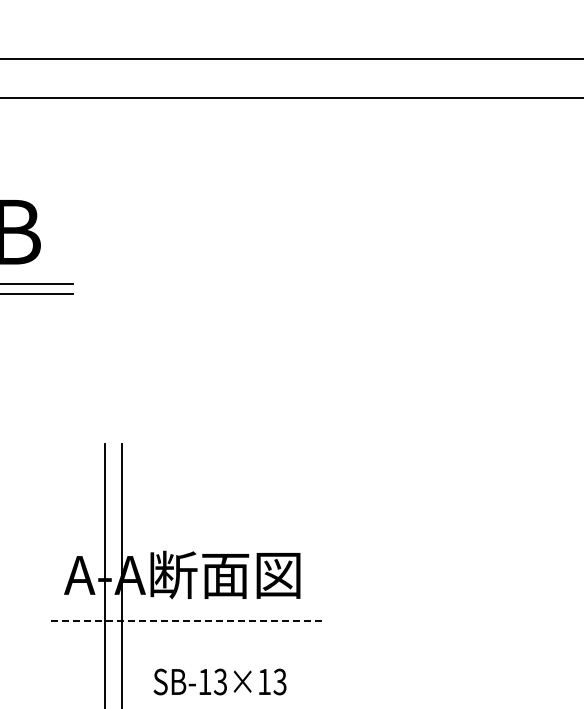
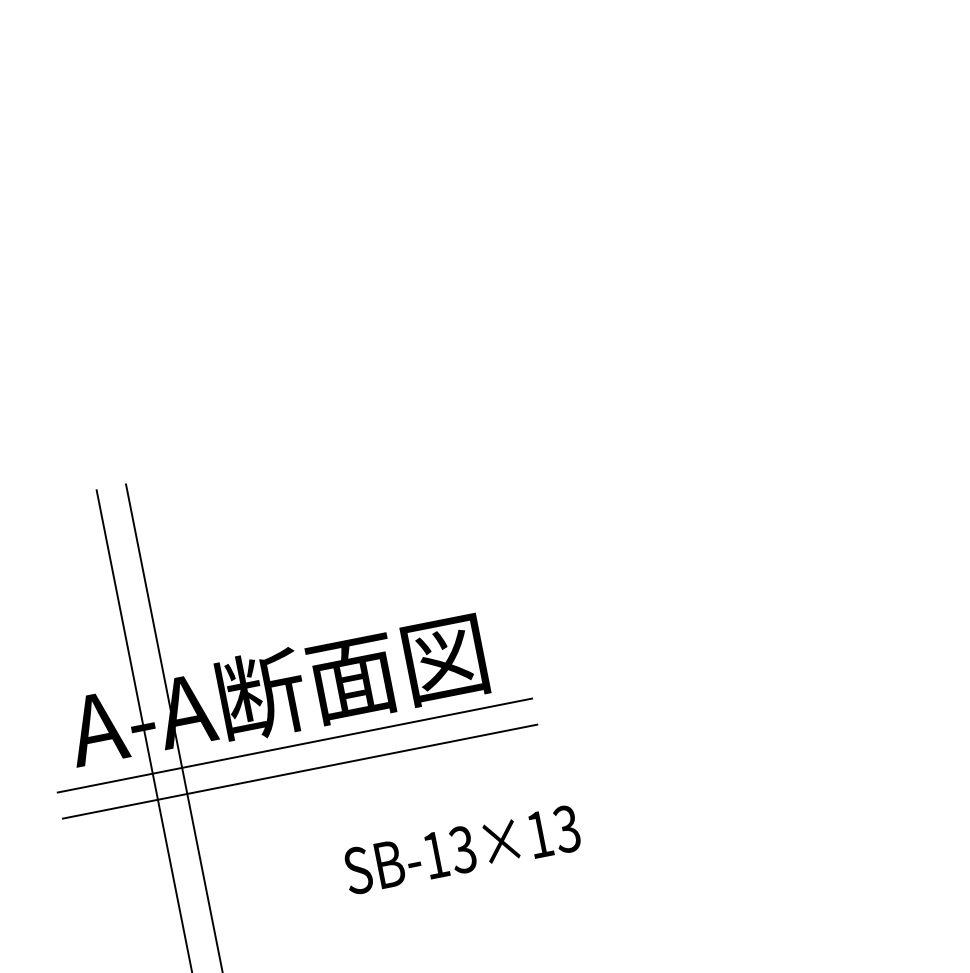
line: (186, 606) -> (295, 745), added
line: (186, 621) -> (300, 772), dashed -> solid
text: (219, 681) -> (460, 849), moved

